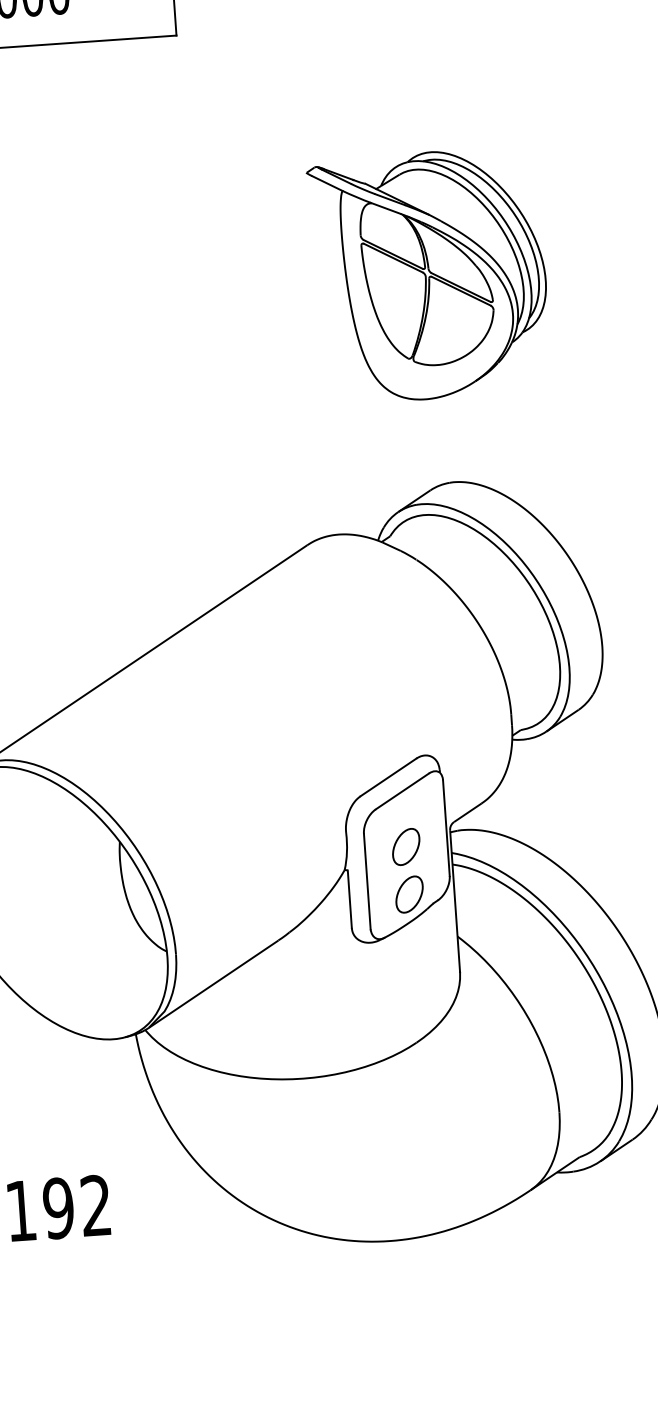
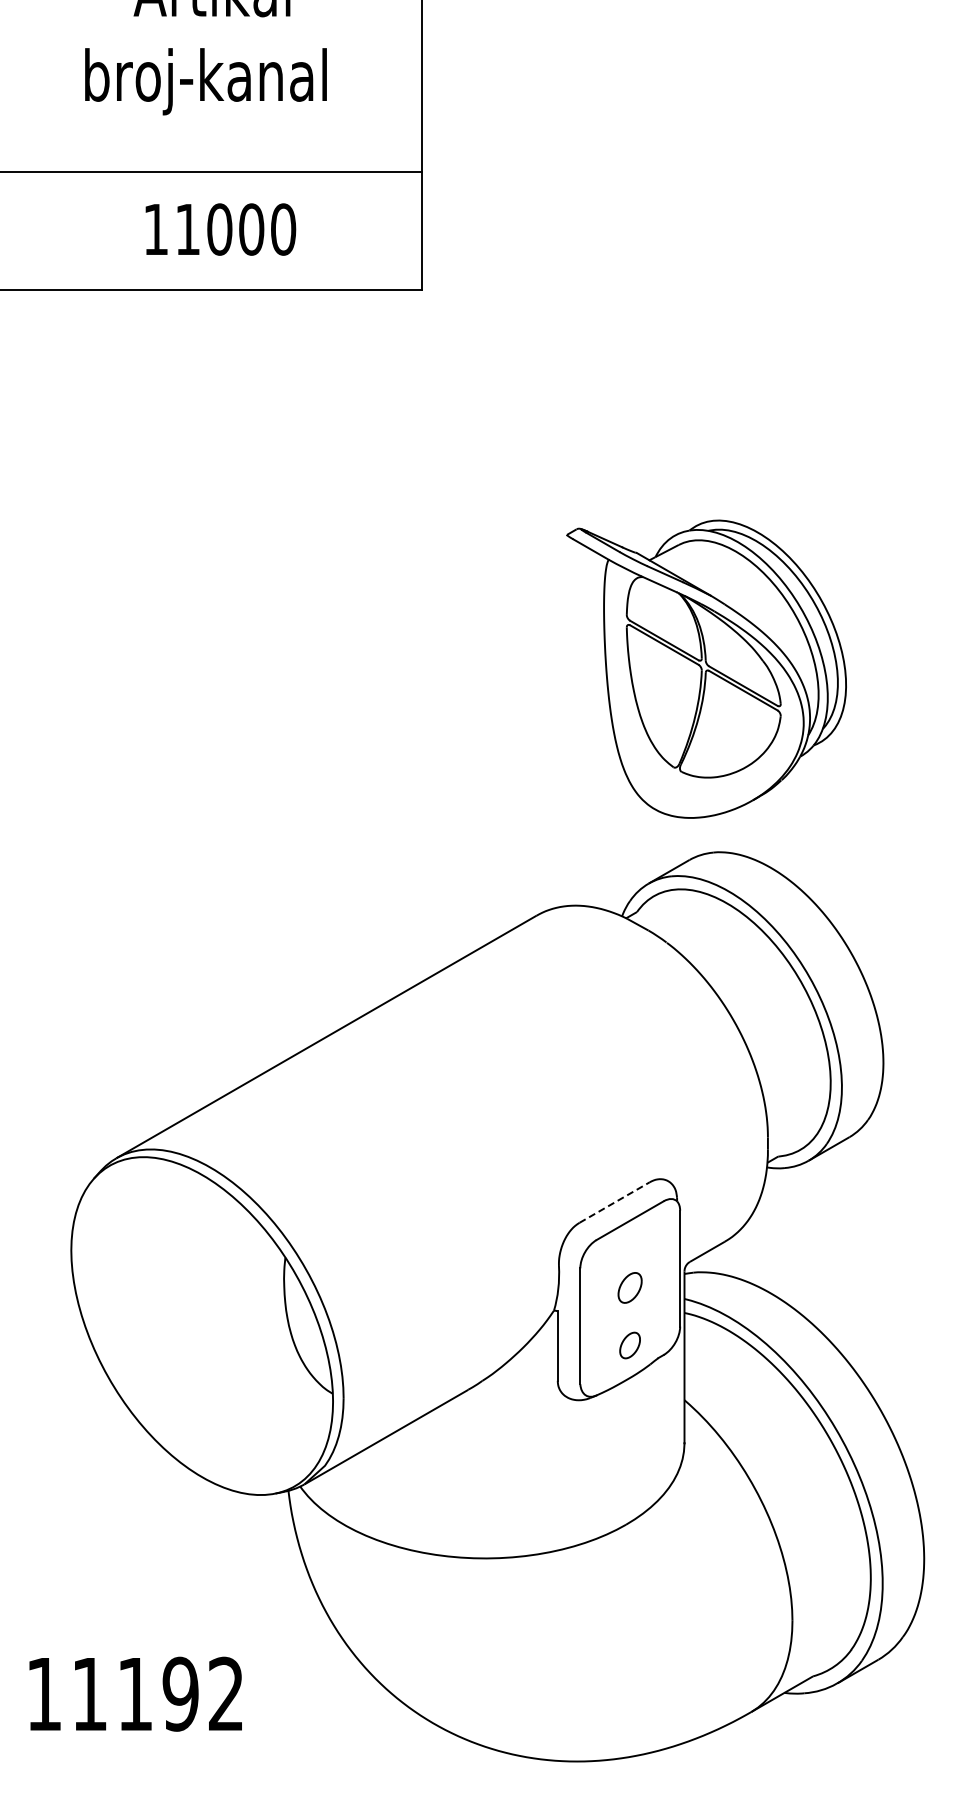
part: (429, 275) -> (706, 668), moved
line: (388, 777) -> (614, 1202), solid -> dashed
part: (405, 846) -> (629, 1287), size x0.7
part: (409, 894) -> (629, 1345), size x0.6

